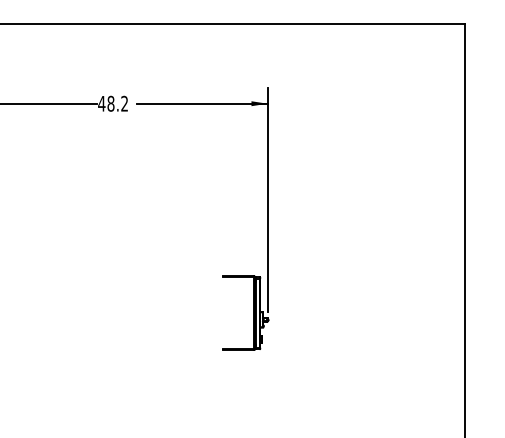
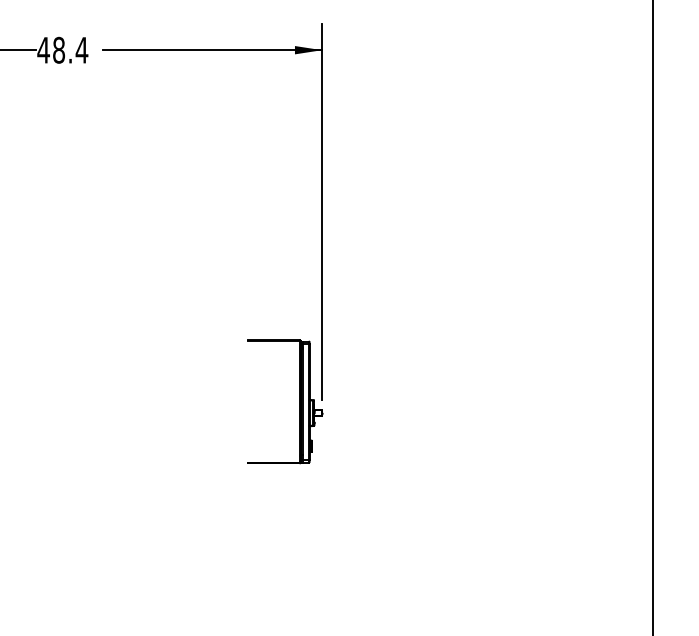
text: (124, 103) -> (81, 49), 48.2 -> 48.4

